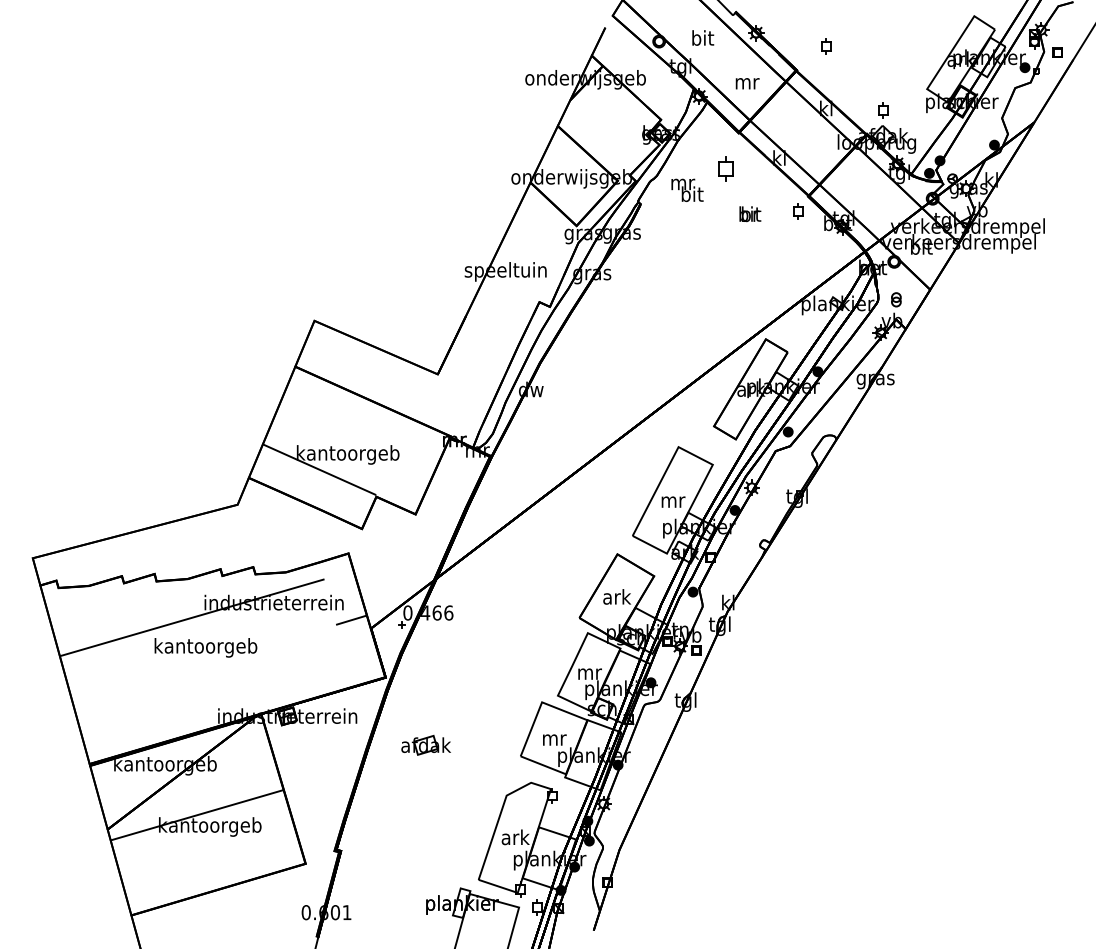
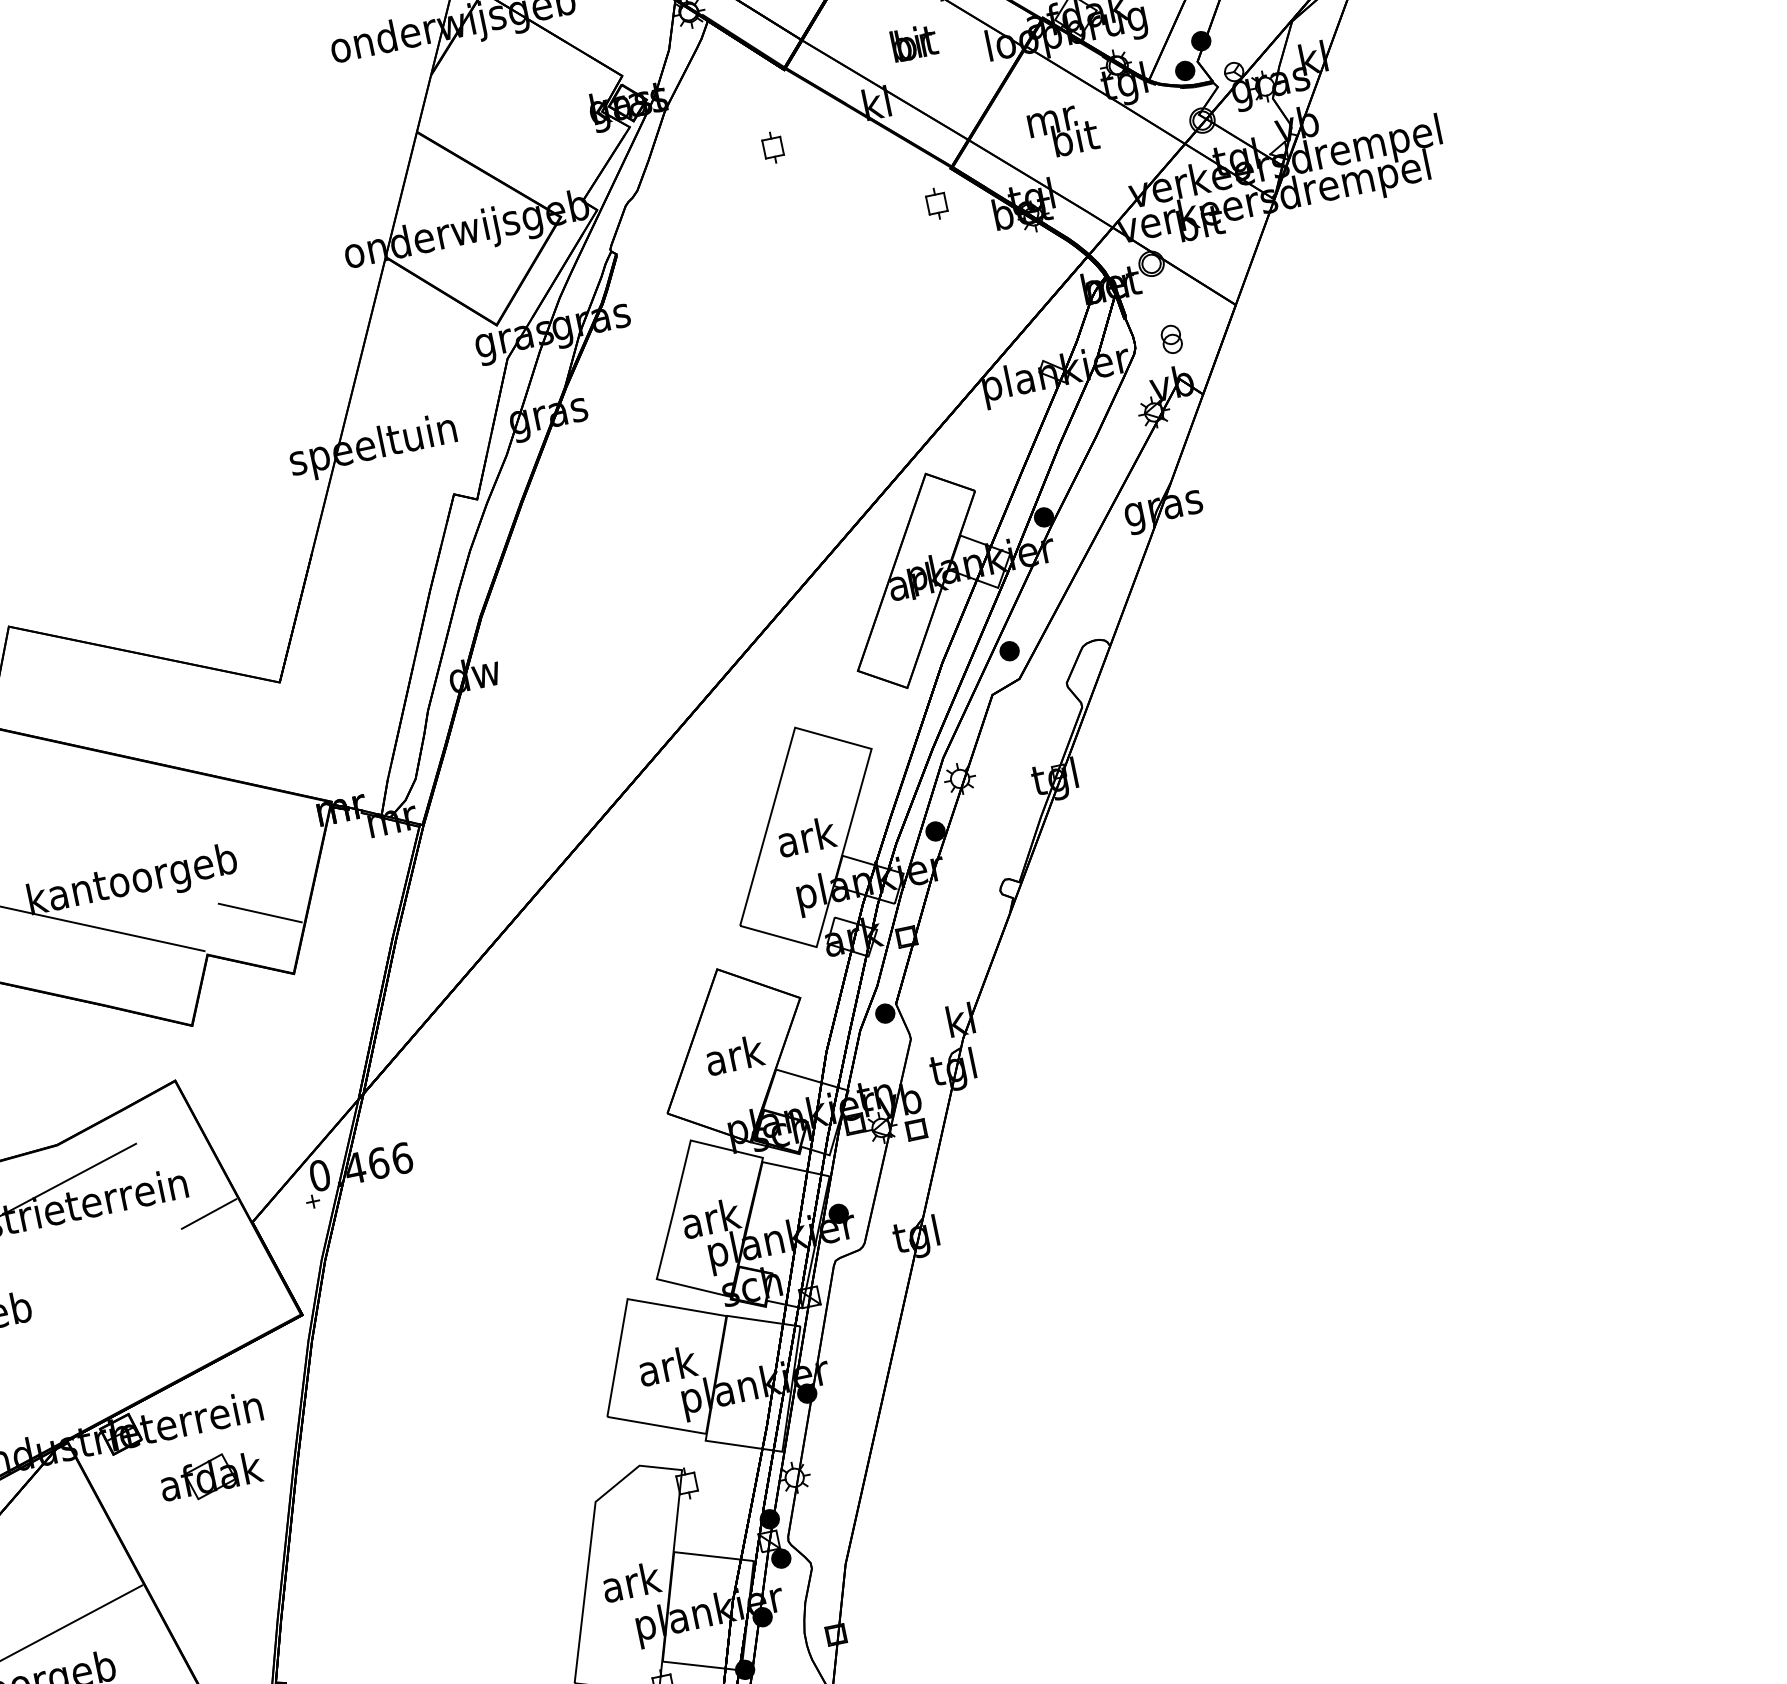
part: (725, 168) -> (772, 146), size x0.62
text: (687, 189) -> (1063, 130), moved
text: (750, 214) -> (914, 43), moved
line: (405, 481) -> (259, 911), added
text: (673, 499) -> (806, 835), mr -> ark
text: (589, 671) -> (710, 1217), mr -> ark
text: (554, 737) -> (667, 1364), mr -> ark
part: (425, 745) -> (209, 1477), moved

